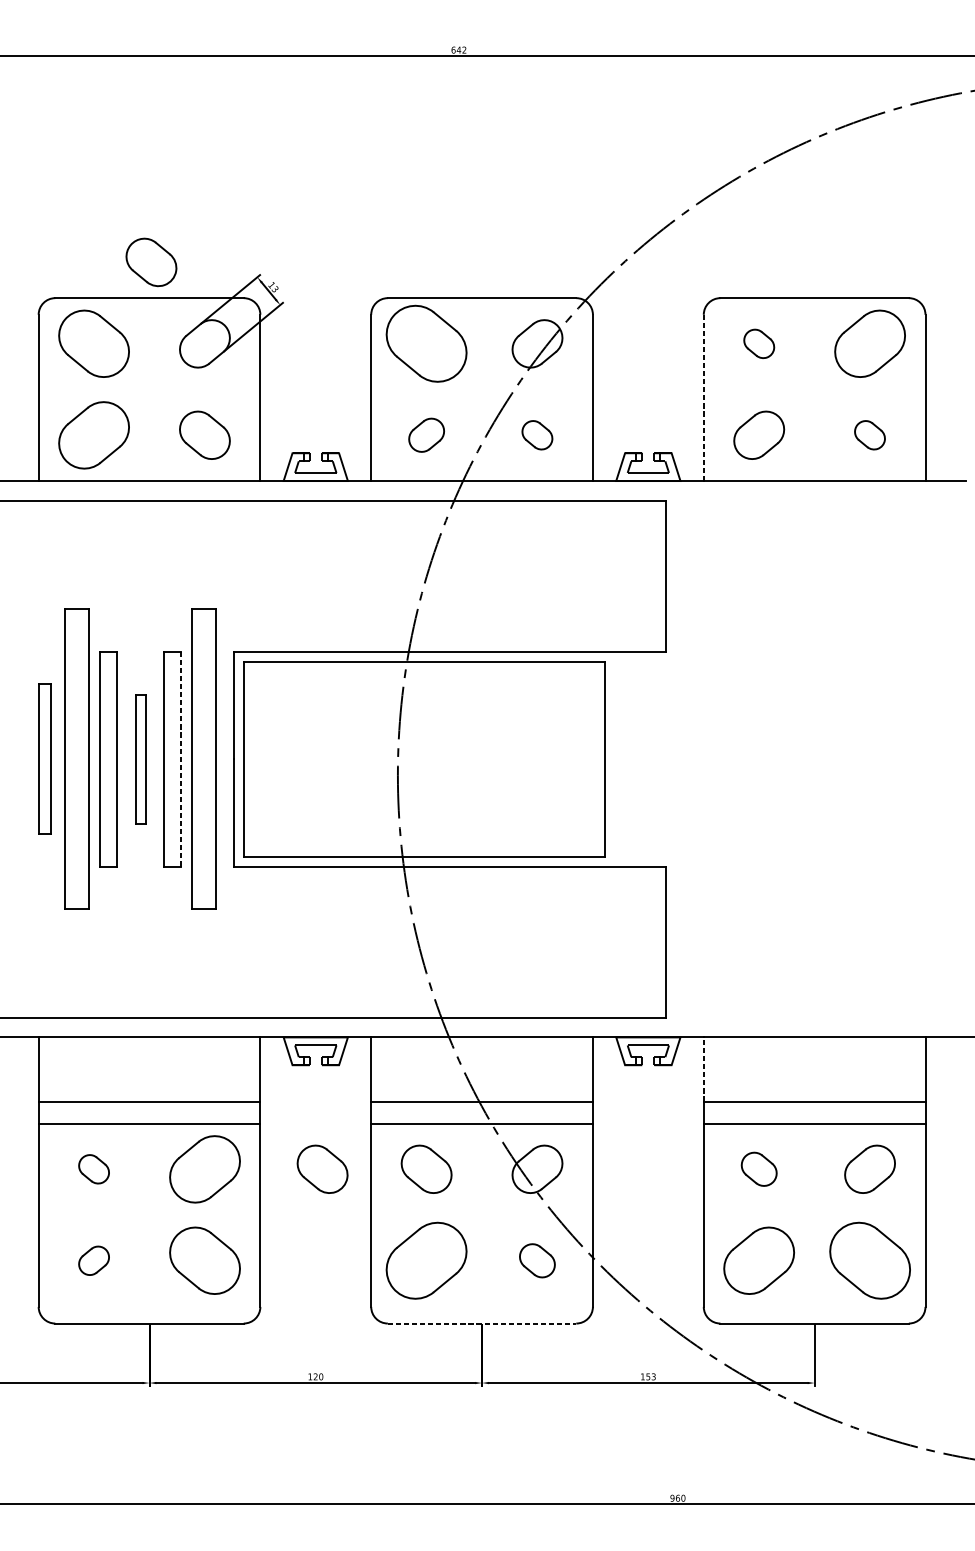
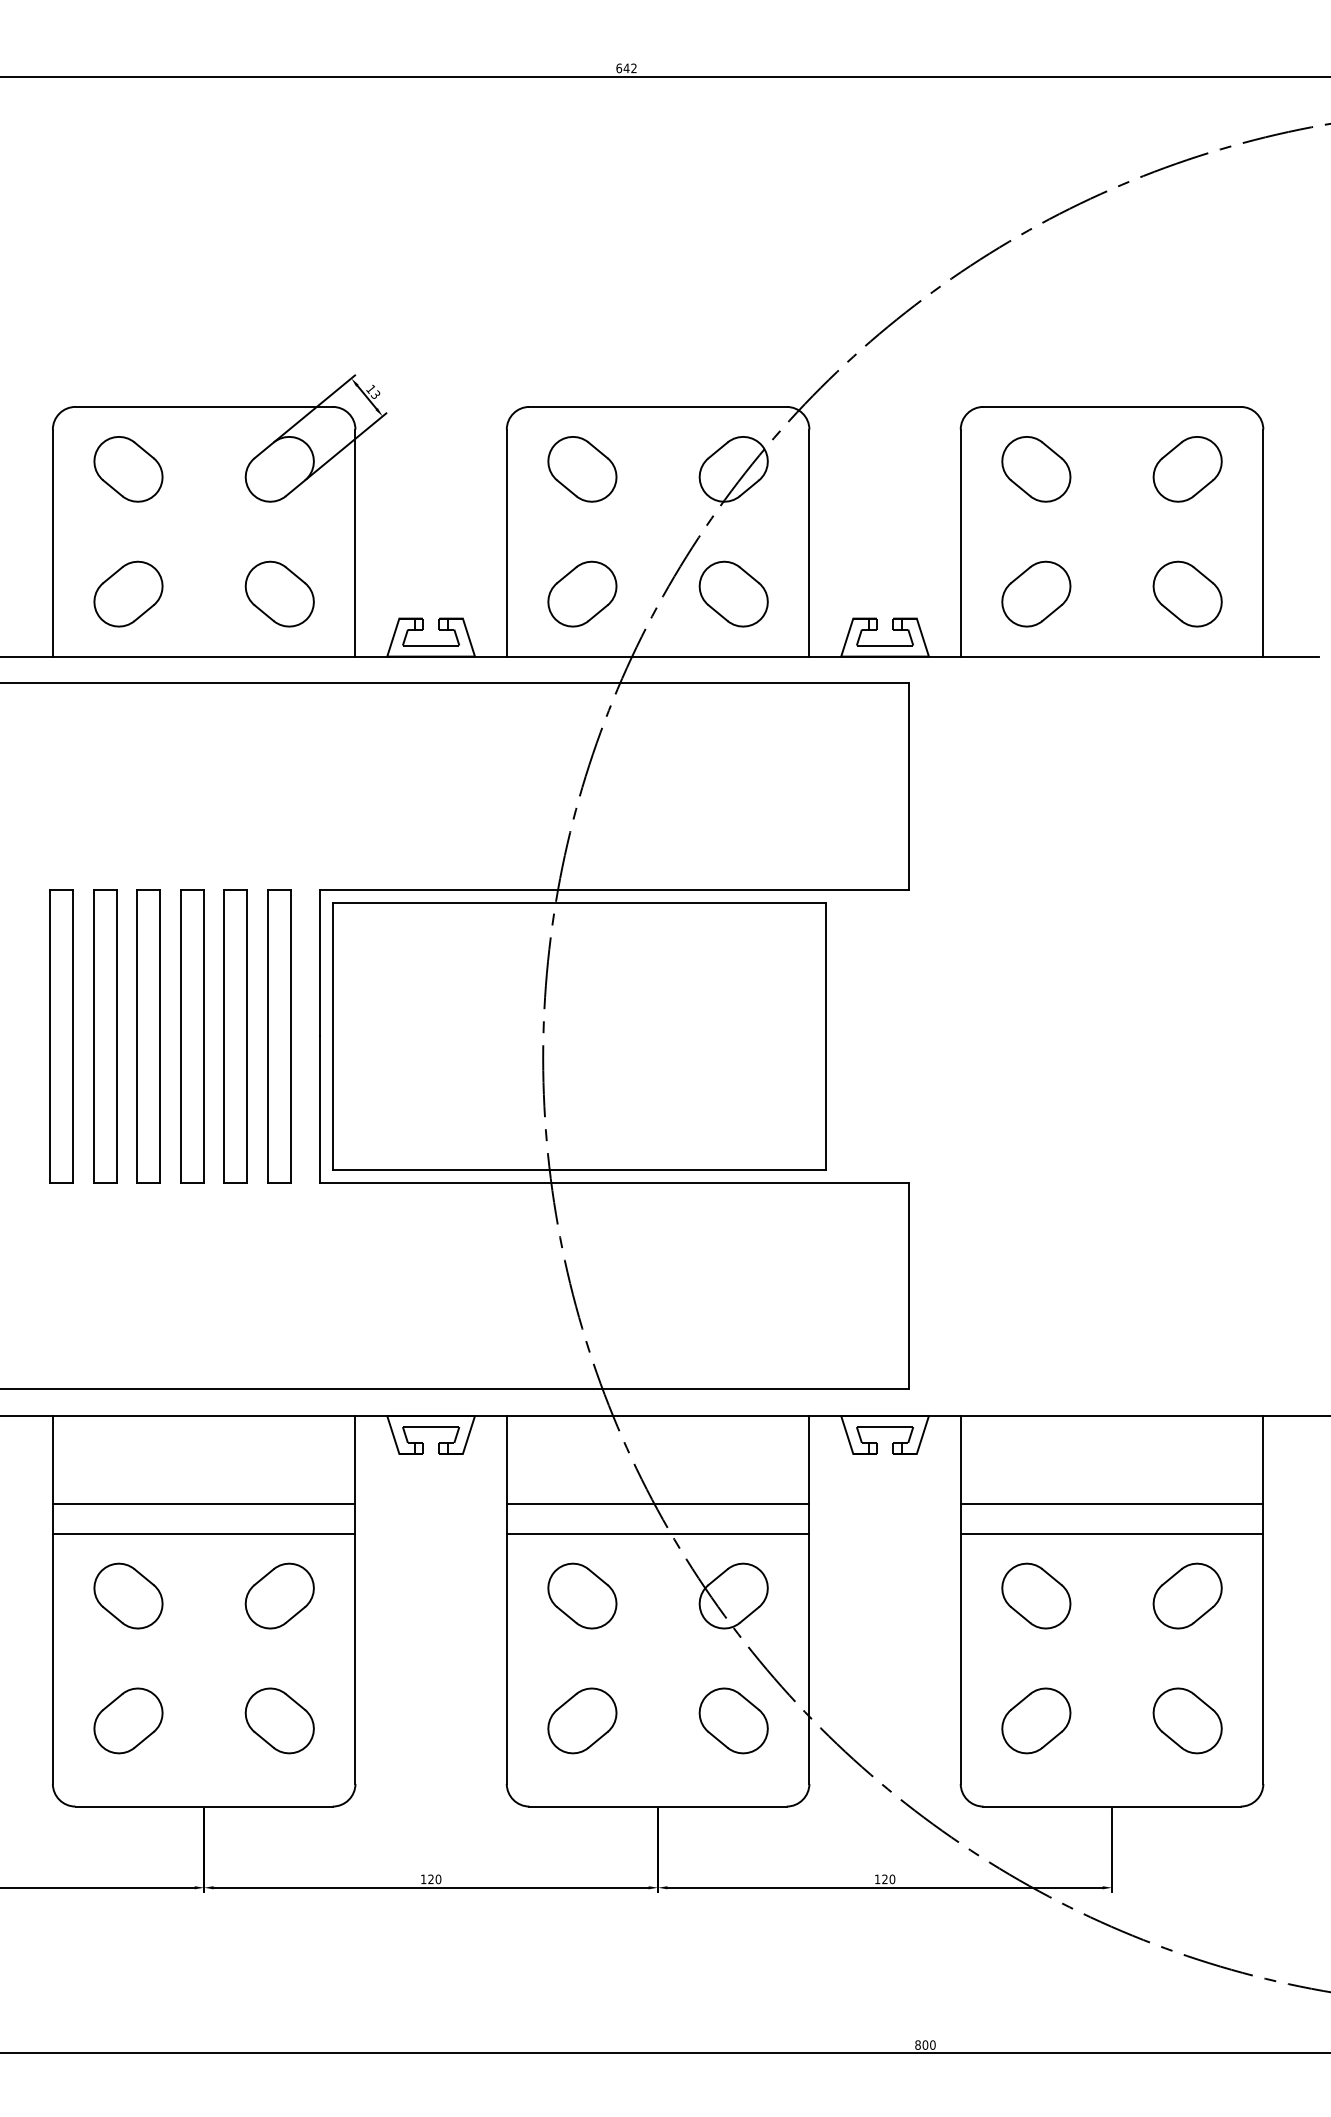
part: (151, 261) -> (206, 357), removed
part: (94, 343) -> (128, 469), size x0.71
part: (426, 343) -> (582, 469), size x0.62
part: (759, 343) -> (1036, 469), size x1.67
part: (869, 343) -> (1187, 469), size x0.71
line: (703, 398) -> (960, 543), dashed -> solid
part: (94, 434) -> (128, 593), size x0.71
part: (426, 434) -> (582, 593), size x1.43
part: (537, 434) -> (733, 593), size x1.67
part: (869, 434) -> (1187, 593), size x1.67
part: (45, 759) -> (61, 1036), size x1.43
part: (77, 759) -> (105, 1036), size x0.71
part: (140, 759) -> (192, 1036), size x1.67
line: (181, 759) -> (247, 1036), dashed -> solid
part: (204, 759) -> (279, 1036), size x0.71
line: (703, 1069) -> (960, 1459), dashed -> solid
part: (94, 1168) -> (128, 1595), size x1.67
part: (204, 1168) -> (279, 1595), size x0.71
part: (322, 1168) -> (440, 1595), removed
part: (759, 1168) -> (1036, 1595), size x1.43
part: (94, 1260) -> (128, 1720), size x1.67
part: (204, 1260) -> (279, 1720), size x0.71
part: (426, 1260) -> (582, 1720), size x0.62
part: (537, 1260) -> (733, 1720), size x1.43
part: (759, 1260) -> (1036, 1720), size x0.71
part: (869, 1260) -> (1187, 1720), size x0.62
line: (482, 1323) -> (658, 1806), dashed -> solid
text: (650, 1376) -> (888, 1879), 153 -> 120
text: (675, 1497) -> (921, 2044), 960 -> 800

